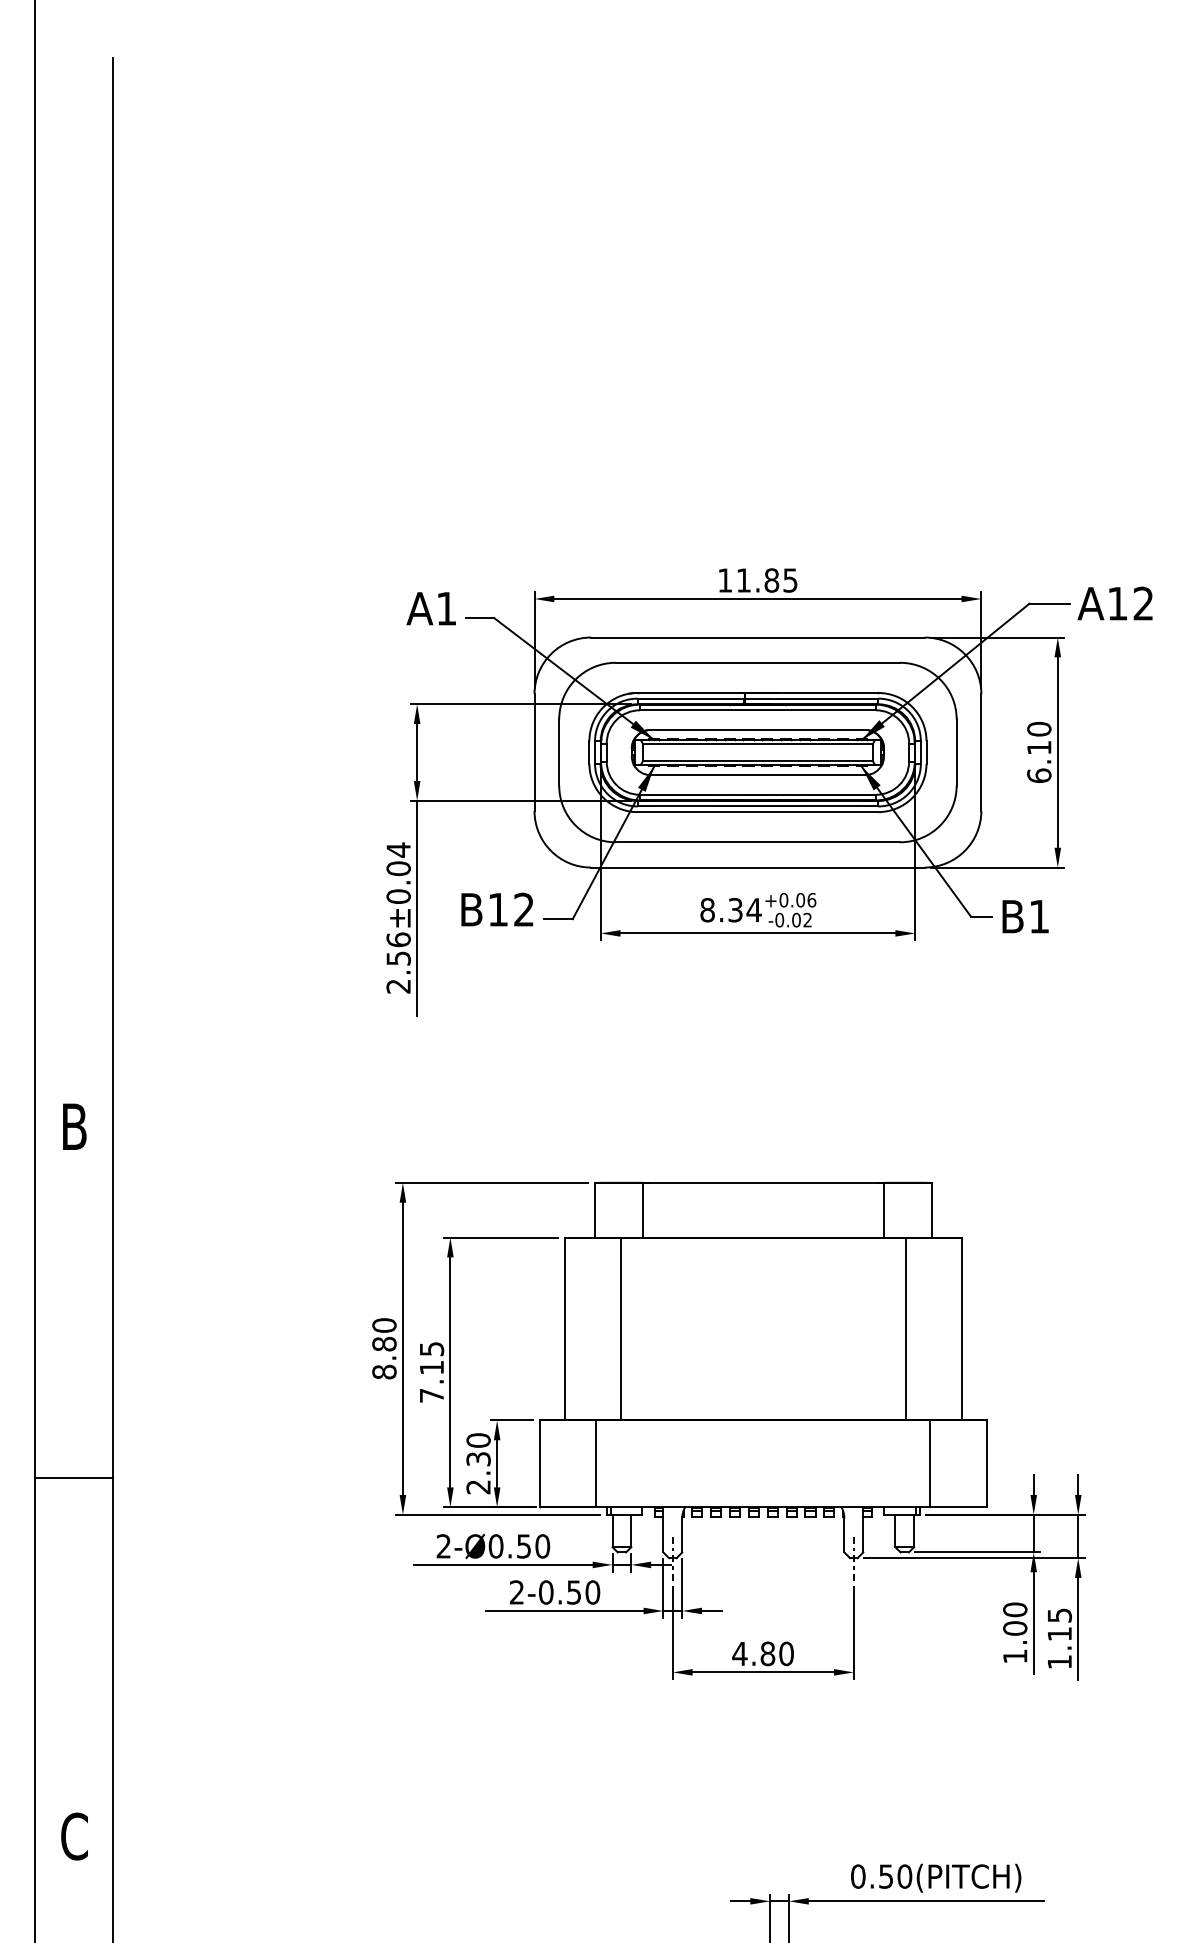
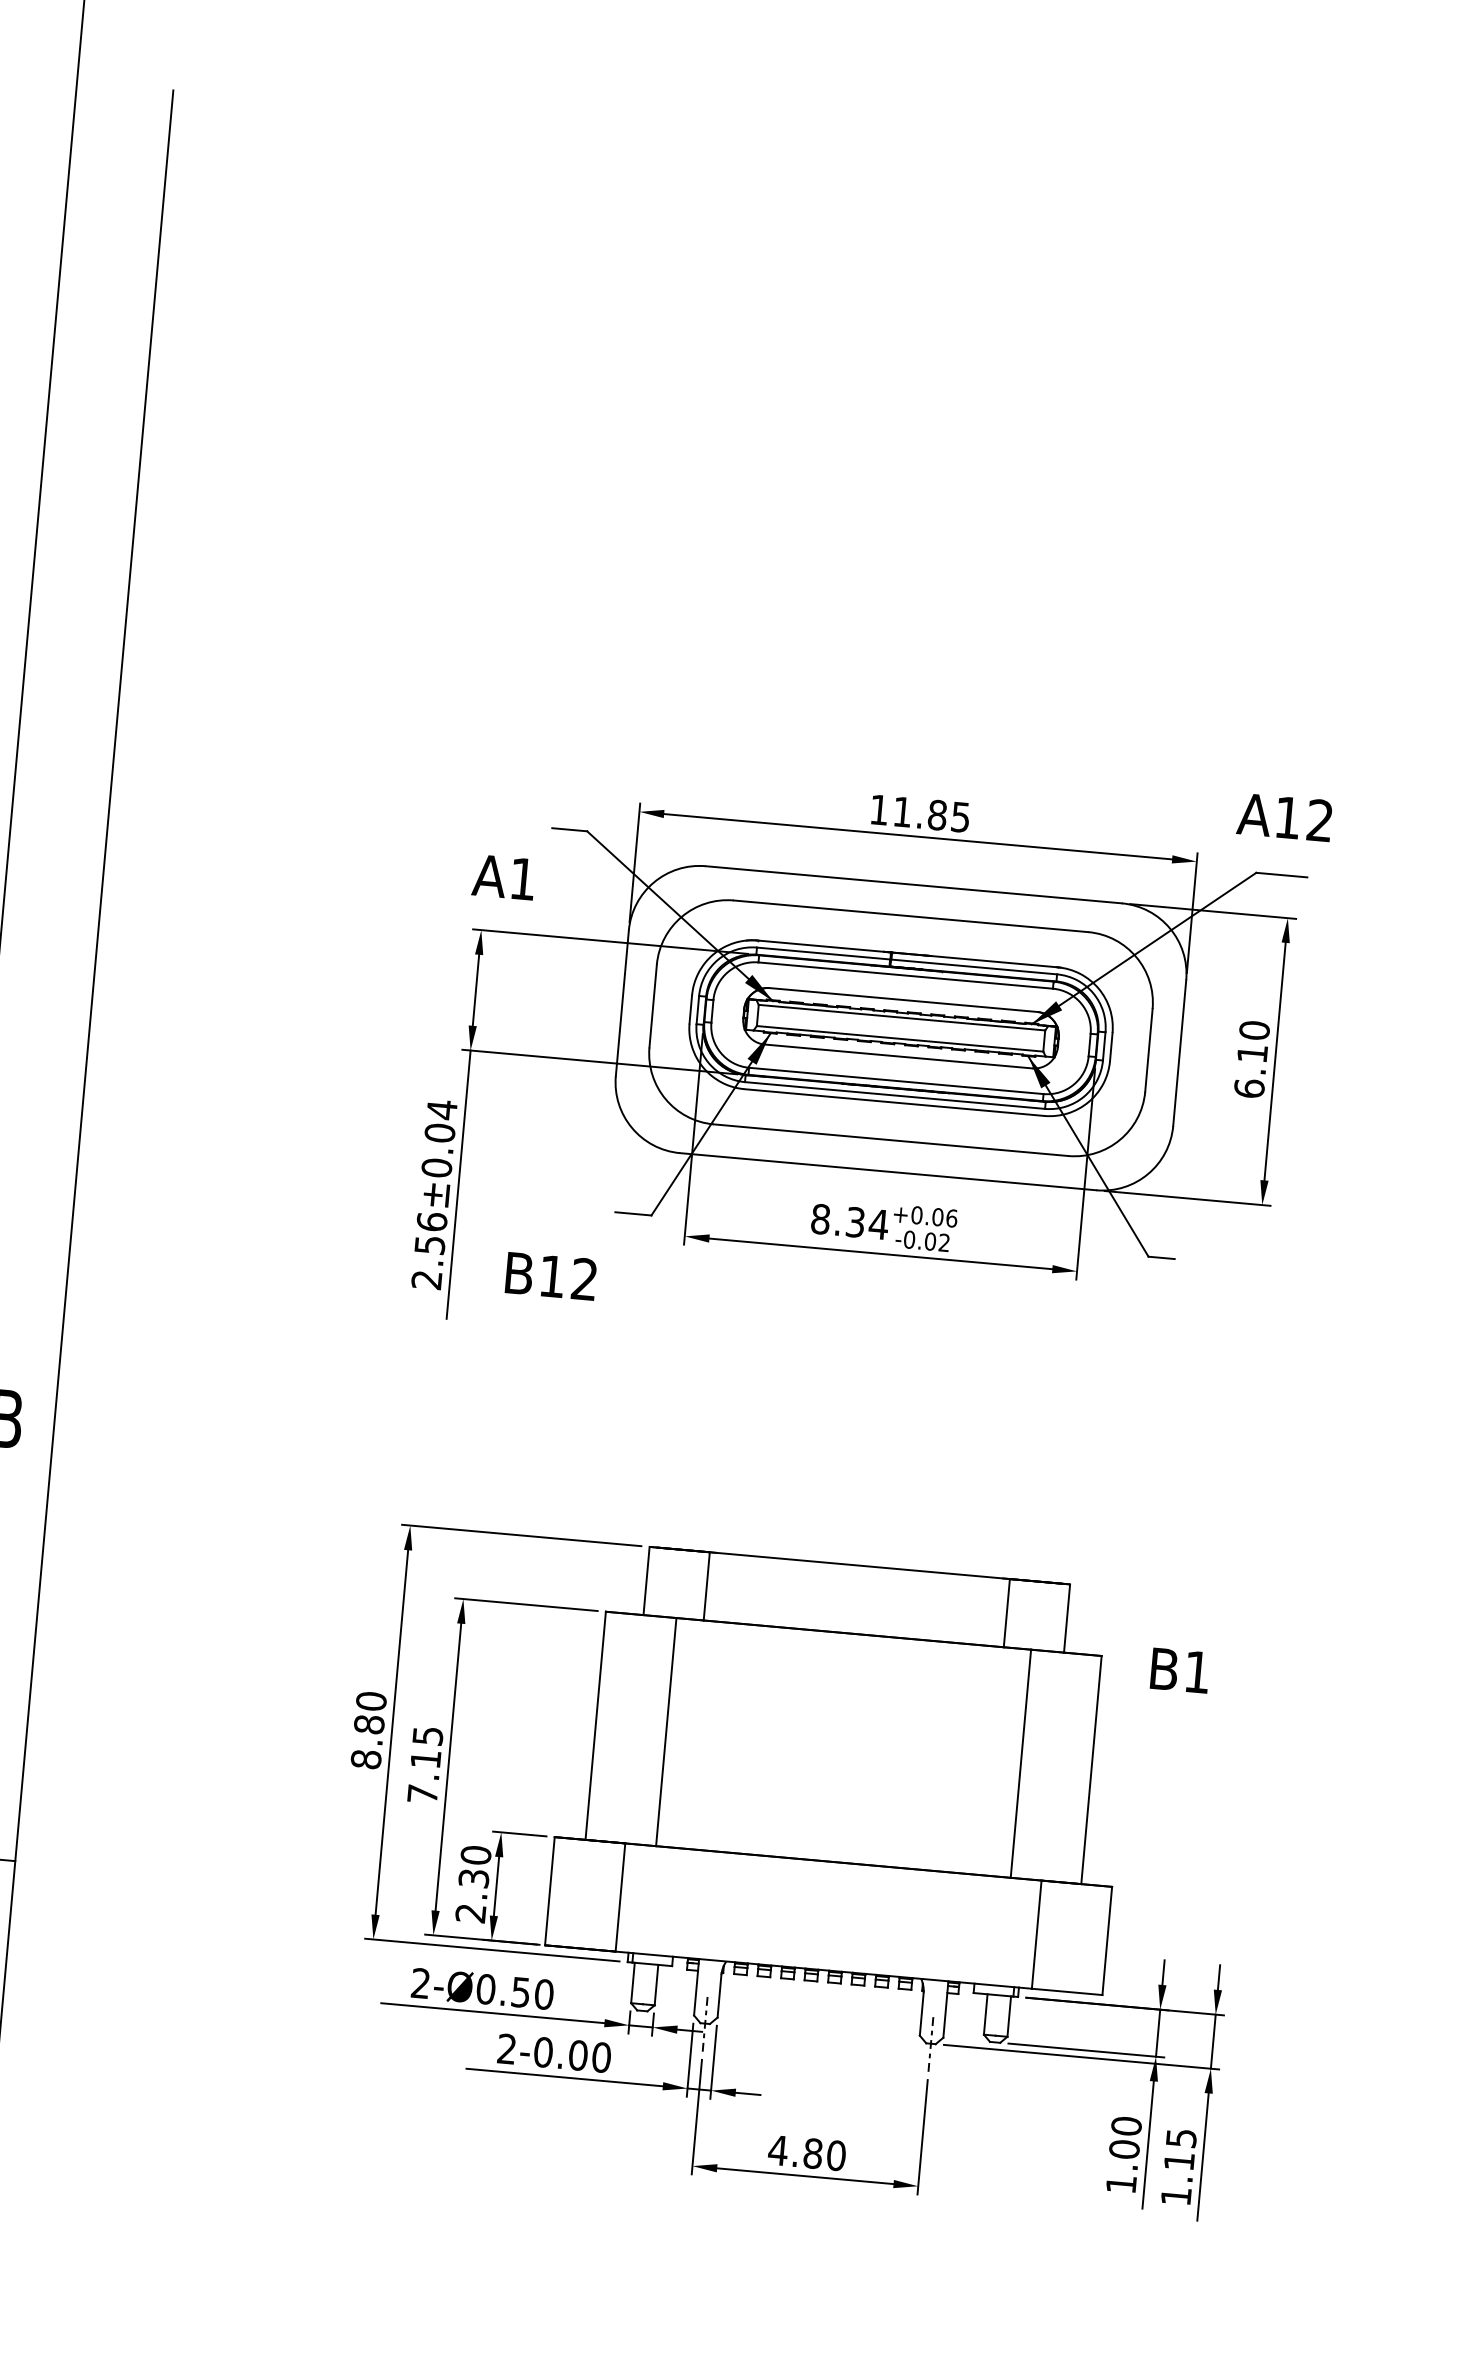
text: (1114, 603) -> (1283, 817), moved
text: (430, 608) -> (502, 876), moved
text: (497, 909) -> (551, 1276), moved
text: (1025, 916) -> (1180, 1670), moved
text: (573, 1592) -> (577, 2055), 2-0.50 -> 2-0.00

